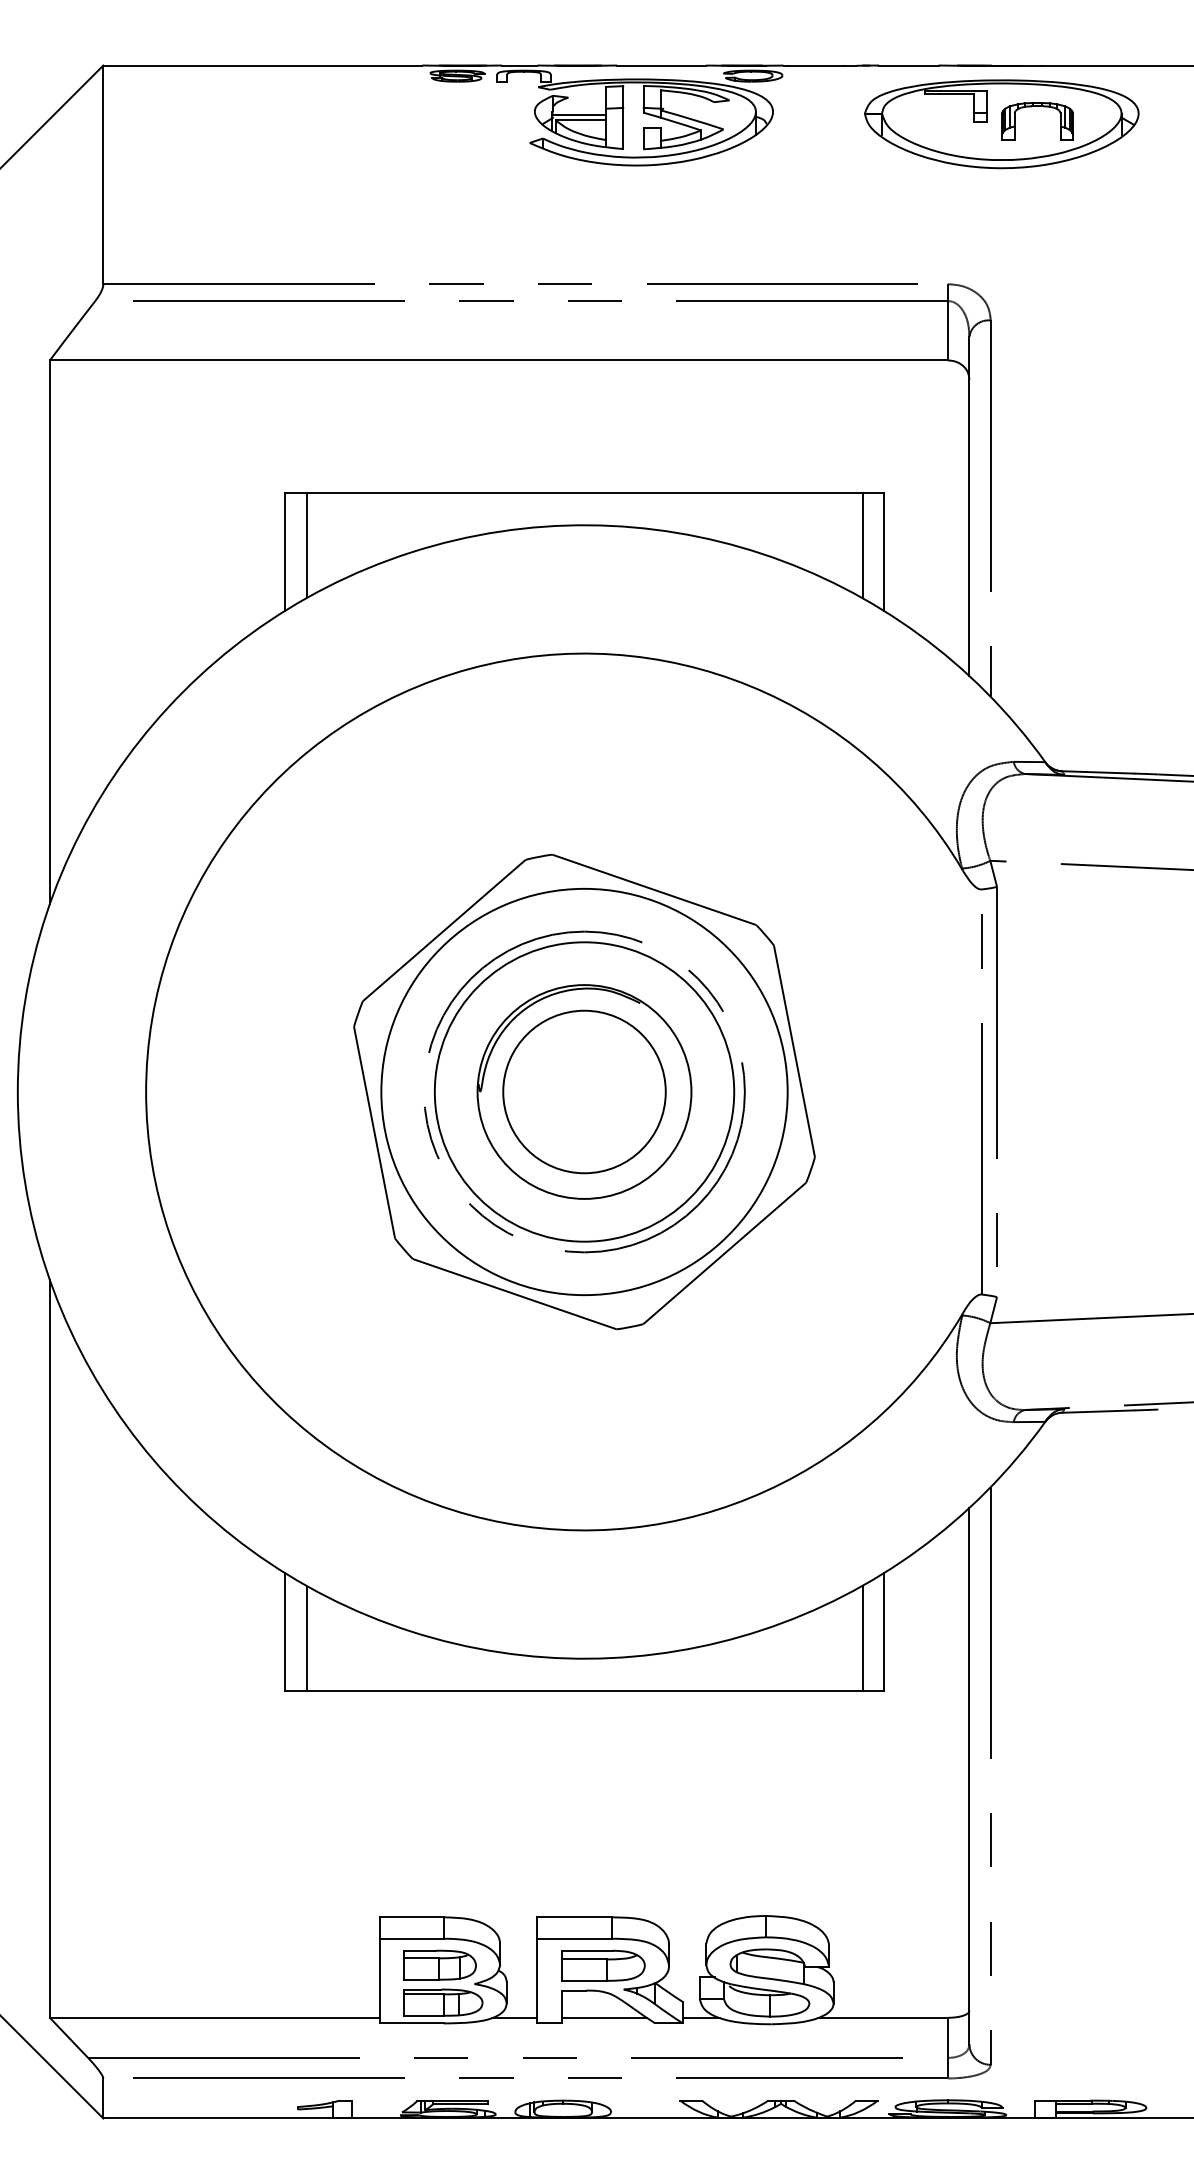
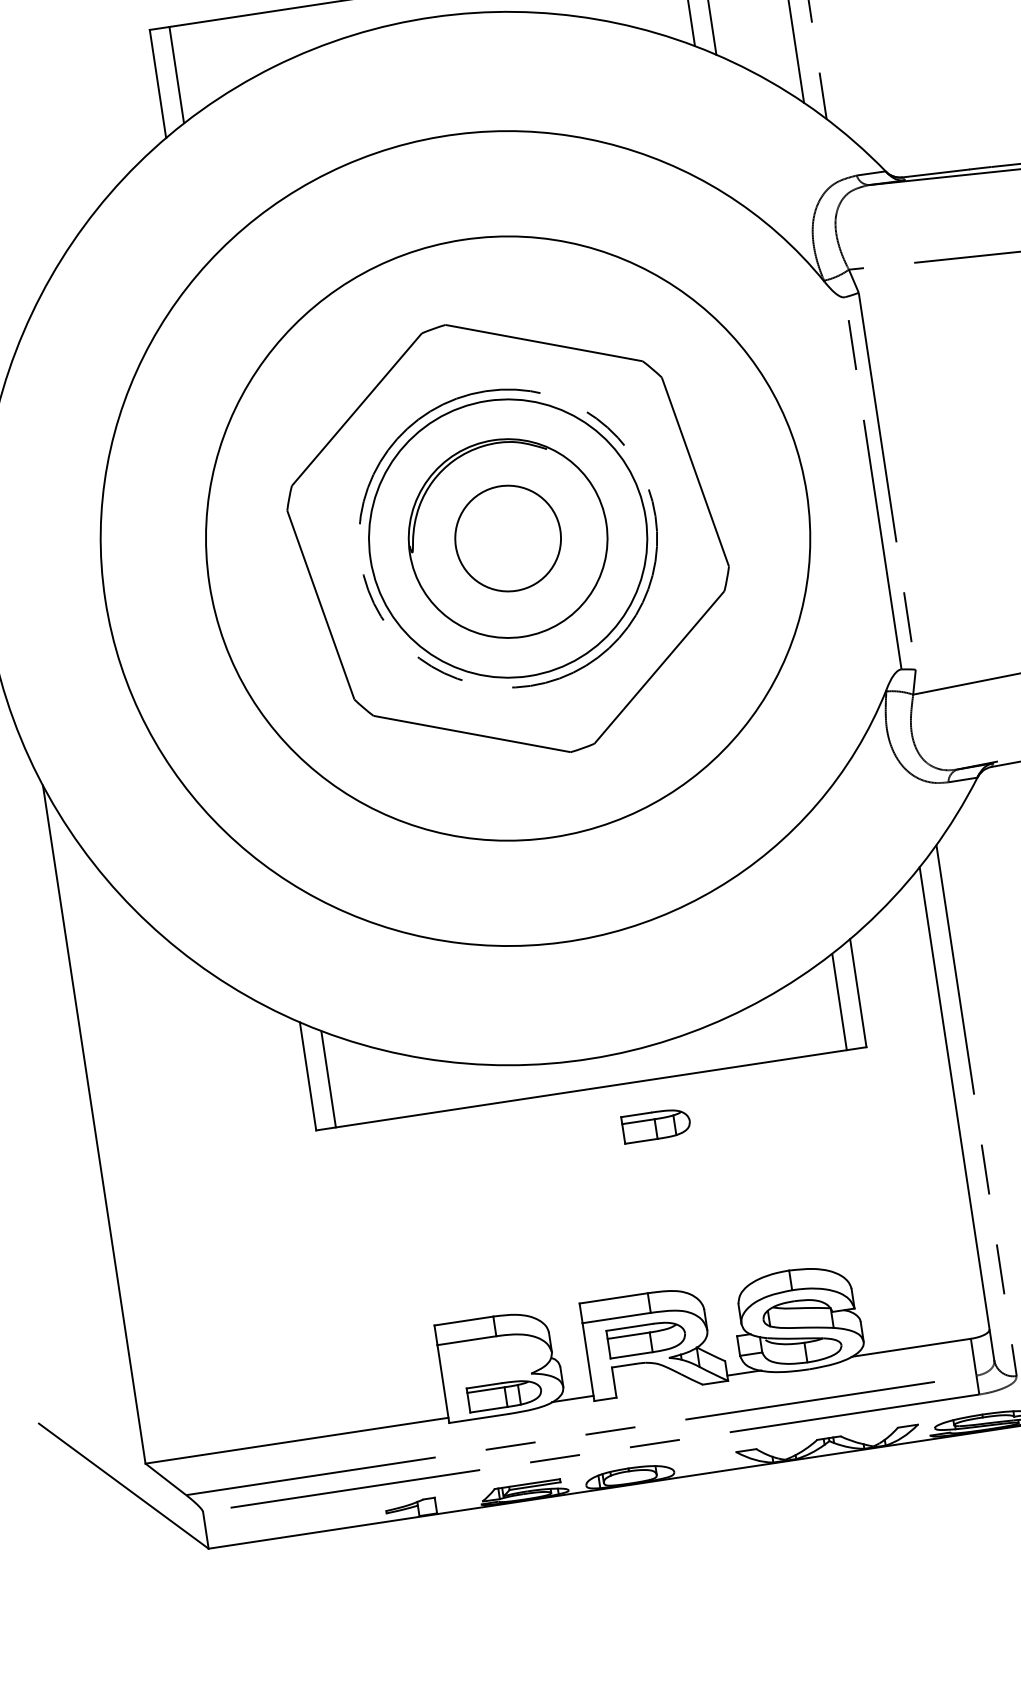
circle: (584, 1091) -> (508, 538), size x0.7
circle: (584, 1091) -> (508, 538), size x1.6
part: (439, 1964) -> (656, 1124), moved
line: (603, 2017) -> (654, 1386), removed

